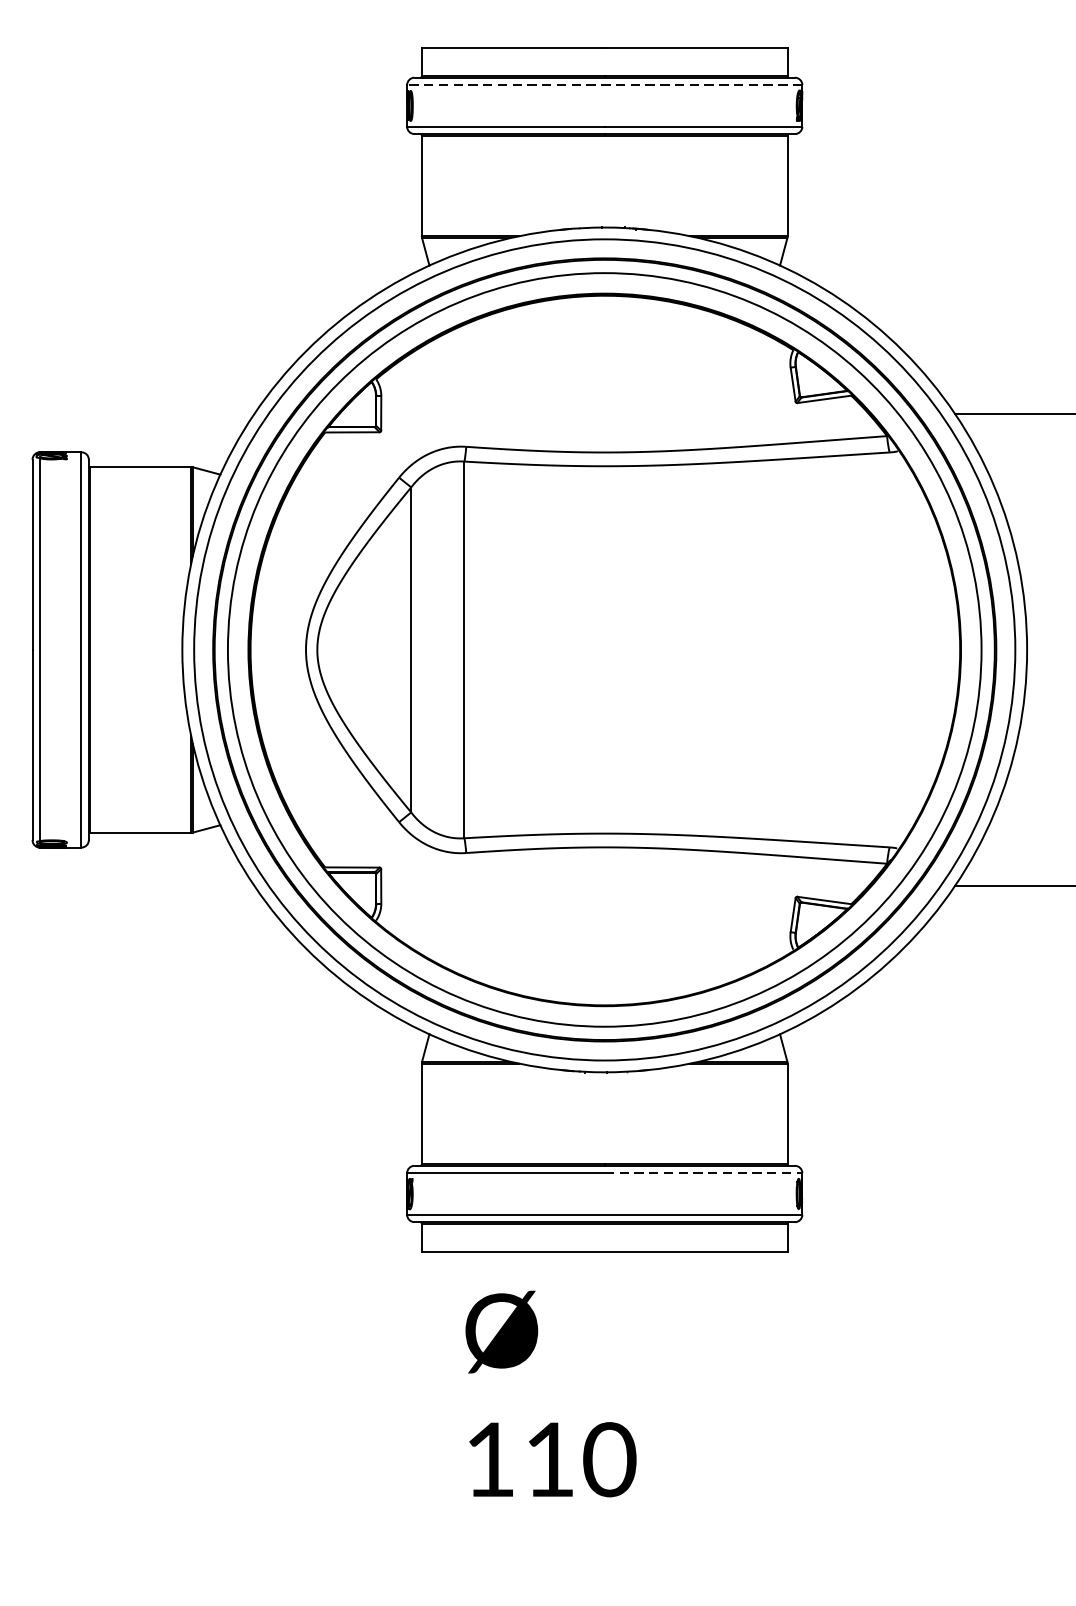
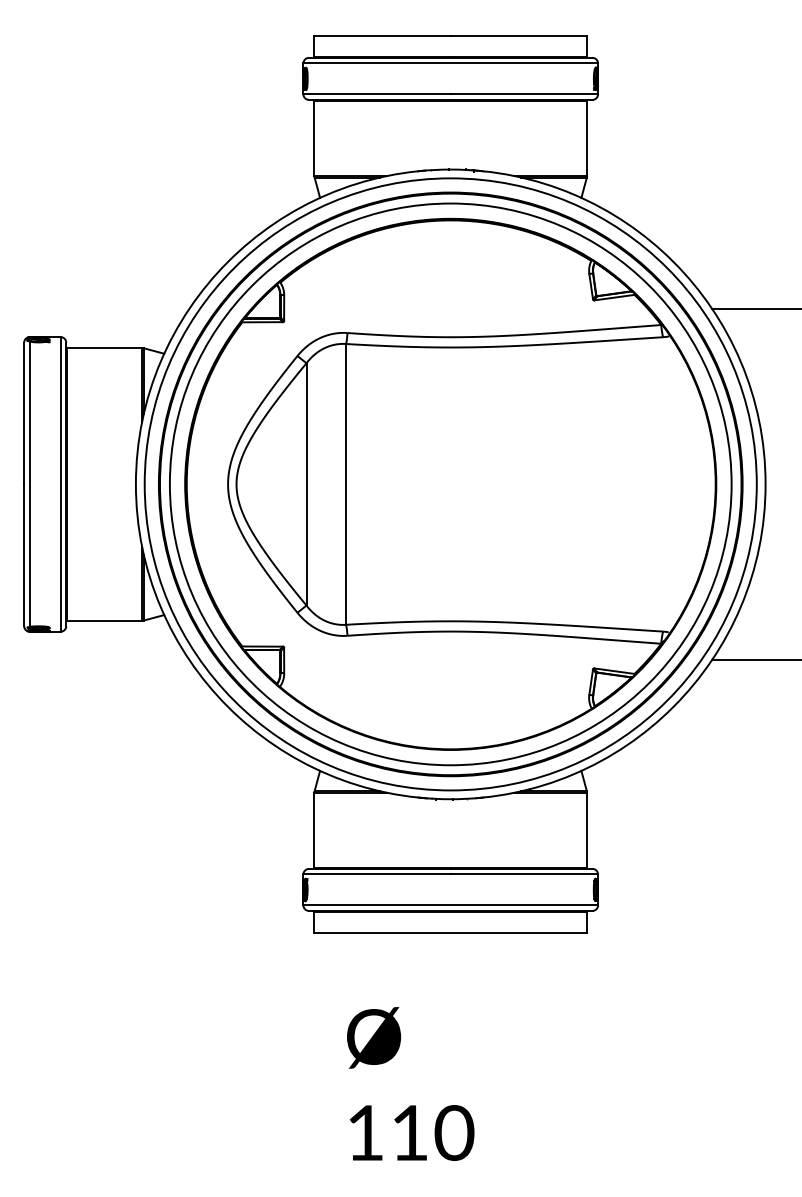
line: (604, 85) -> (450, 63), dashed -> solid
line: (703, 1173) -> (524, 874), dashed -> solid
text: (550, 1393) -> (410, 1083), moved

